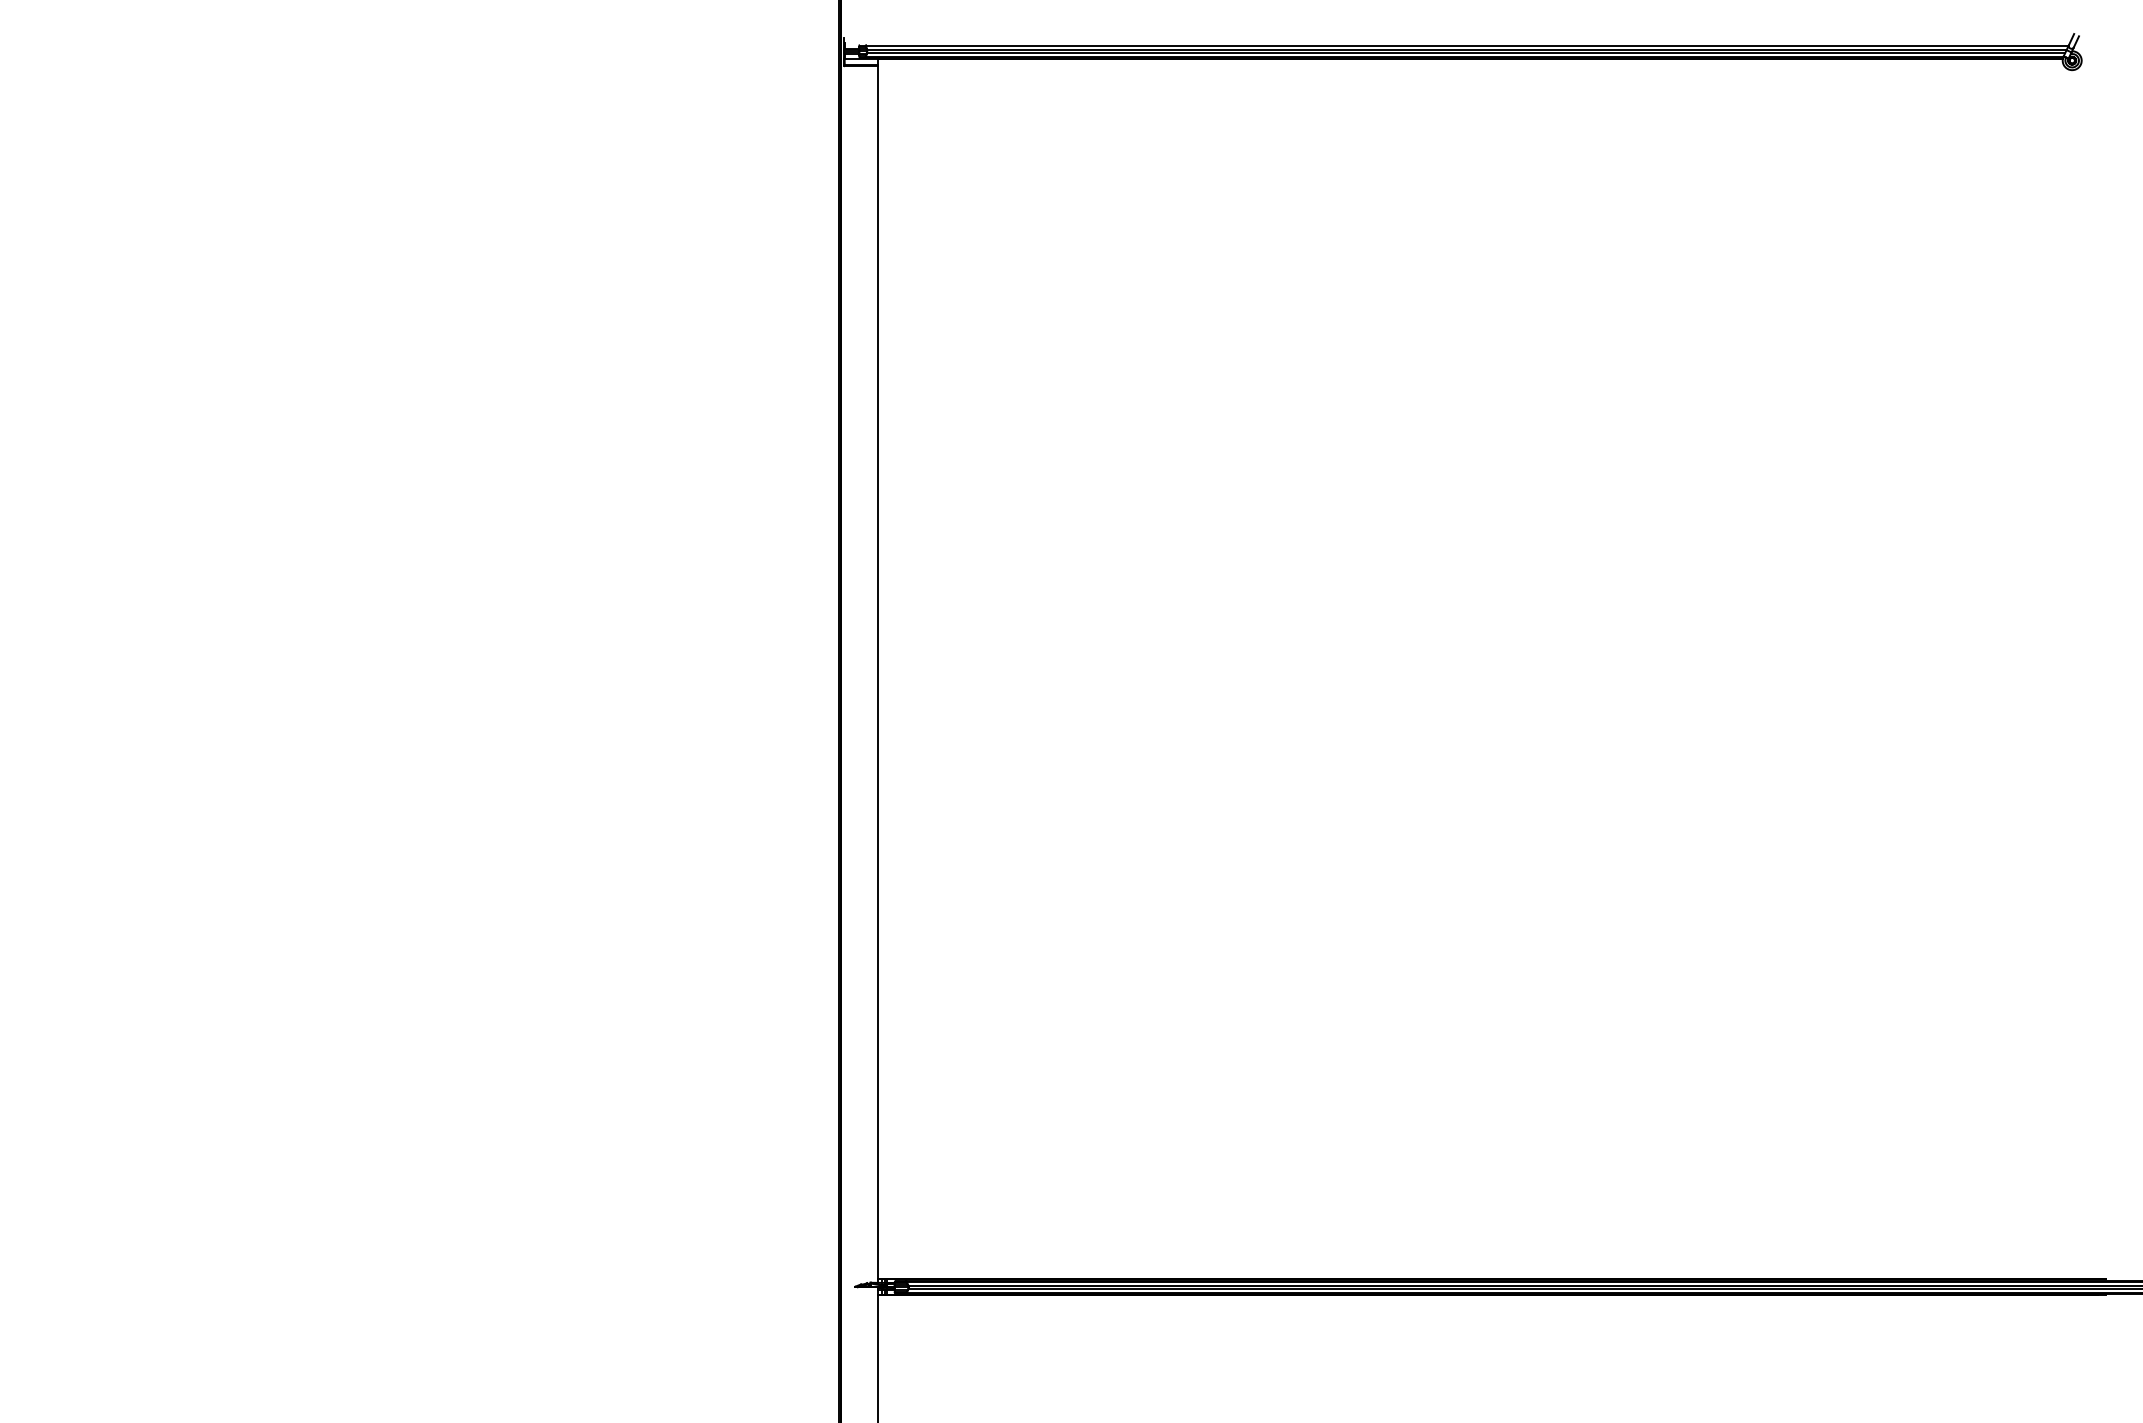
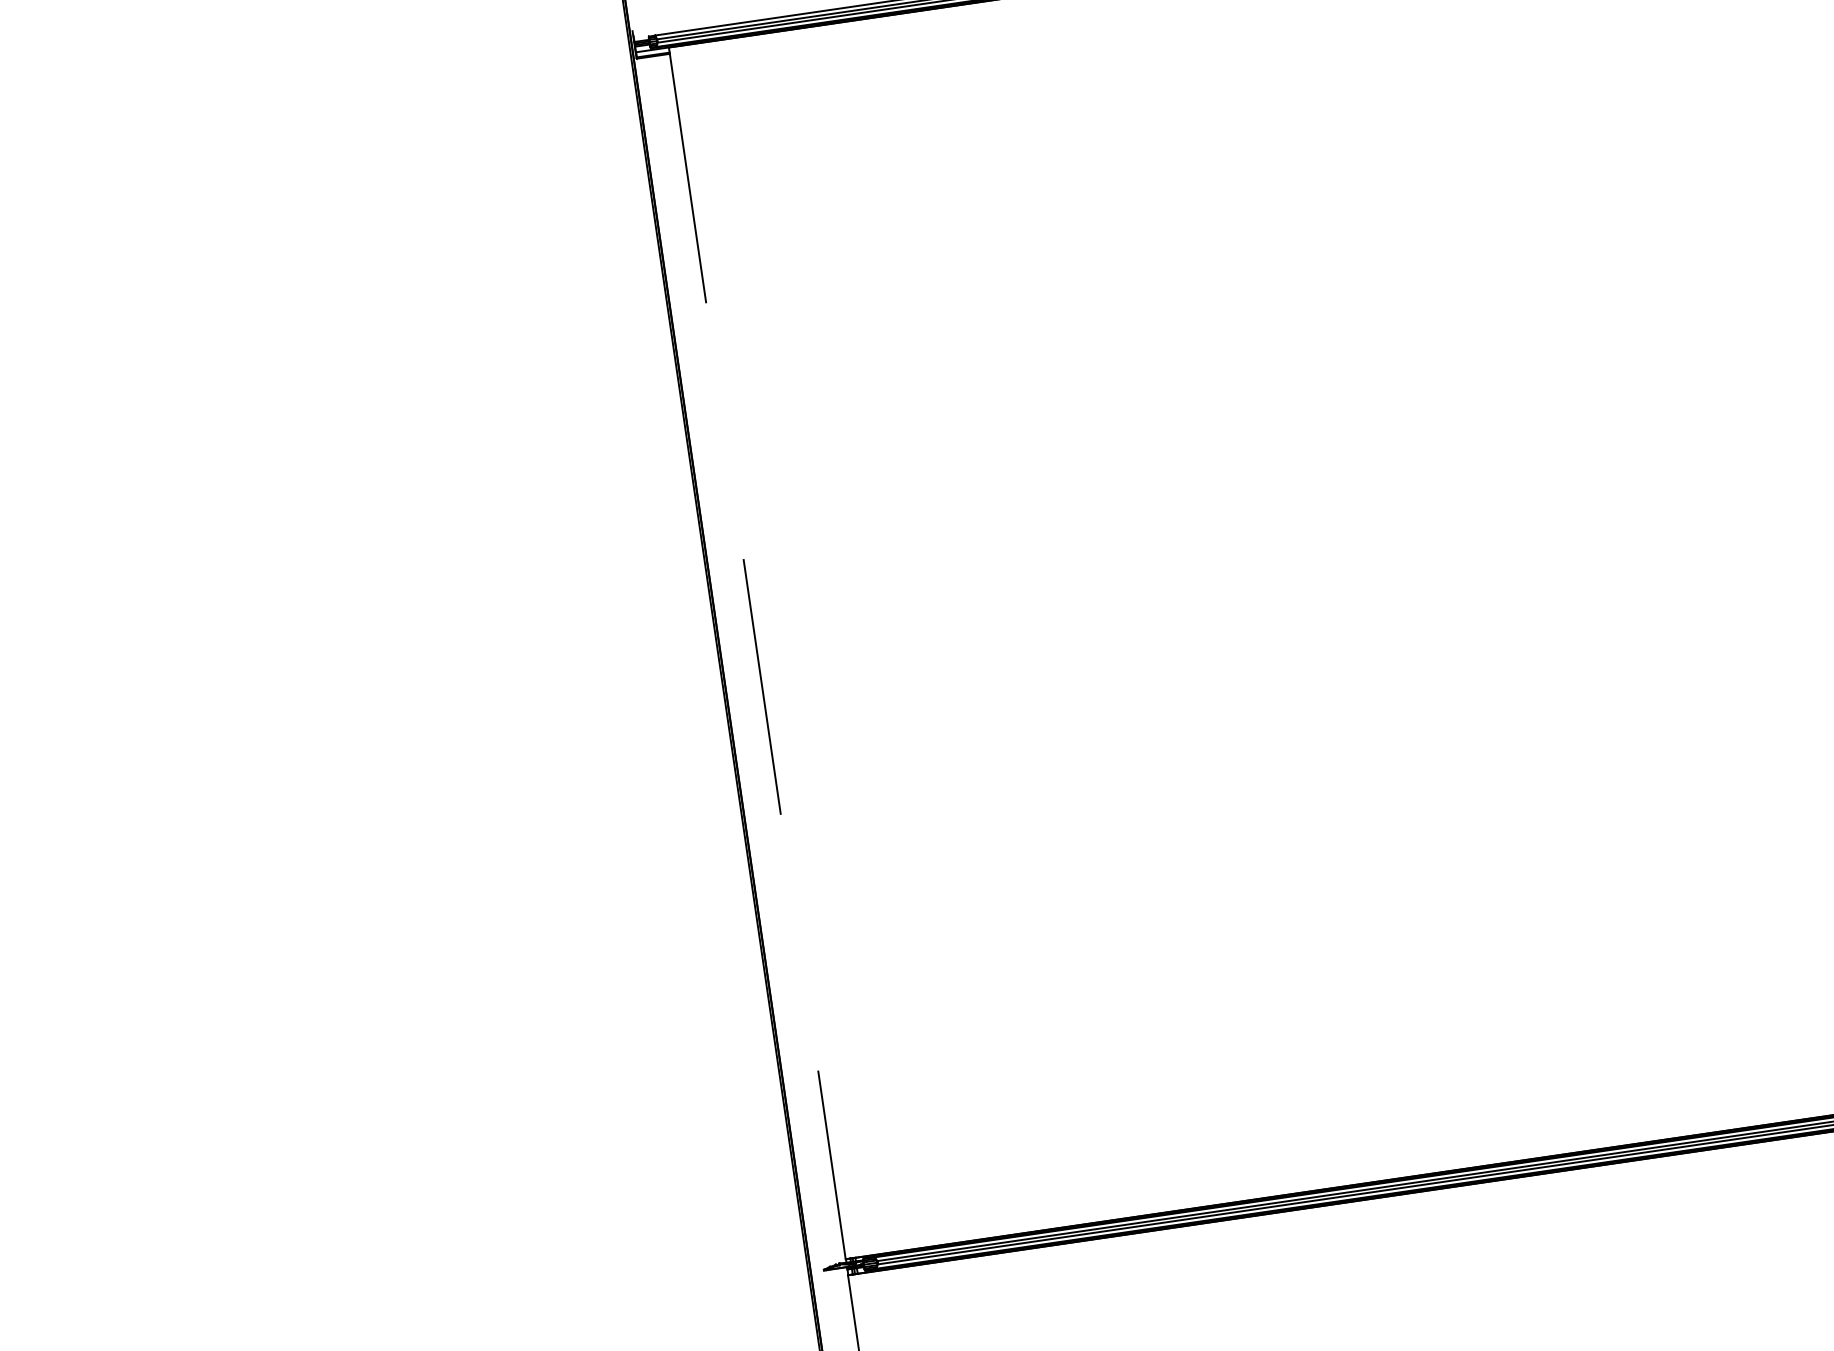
line: (877, 669) -> (757, 653), solid -> dashed

